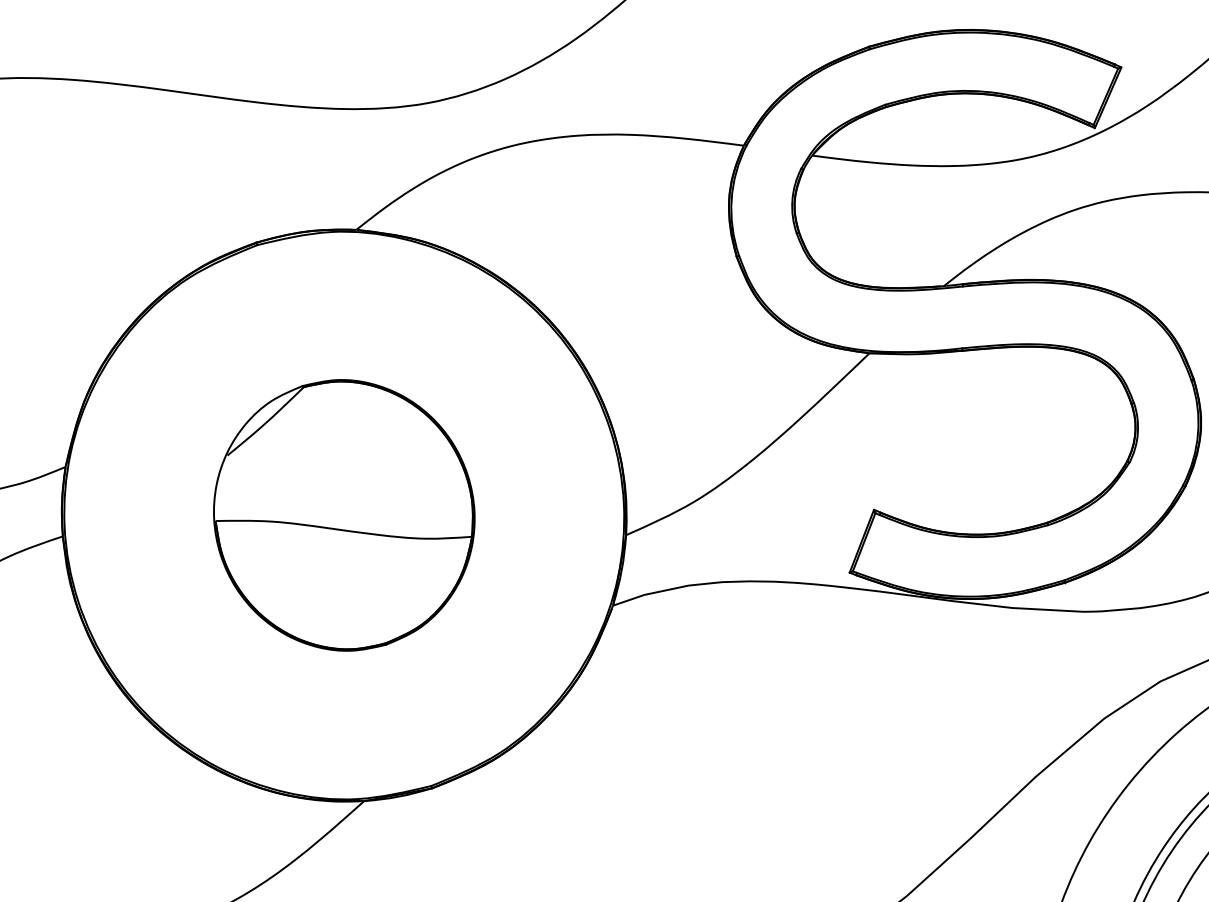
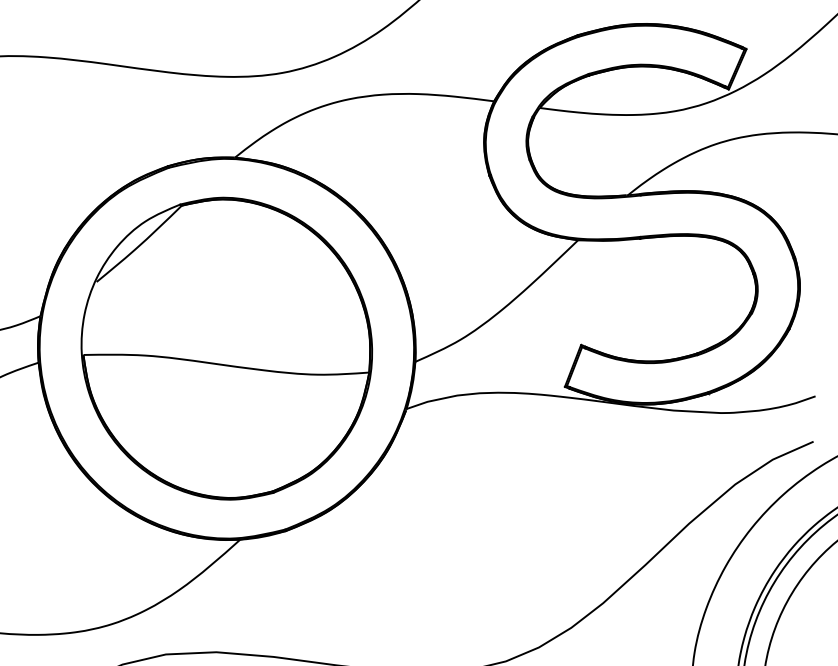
part: (343, 515) -> (226, 348), size x1.67

